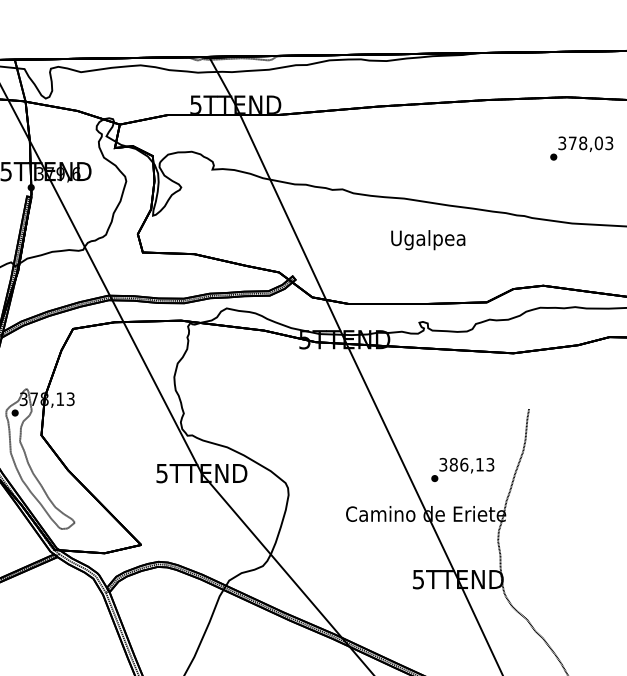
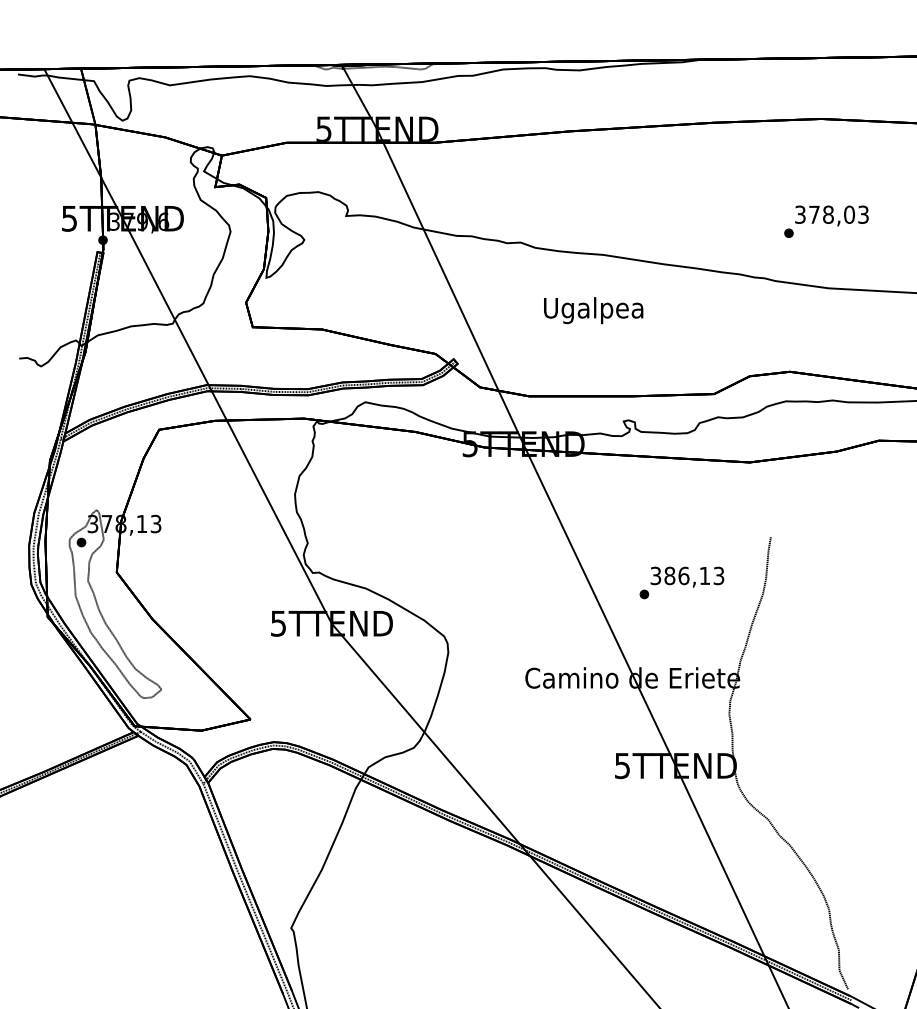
text: (581, 148) -> (826, 221), moved
text: (428, 240) -> (593, 310), moved
text: (462, 469) -> (681, 582), moved

